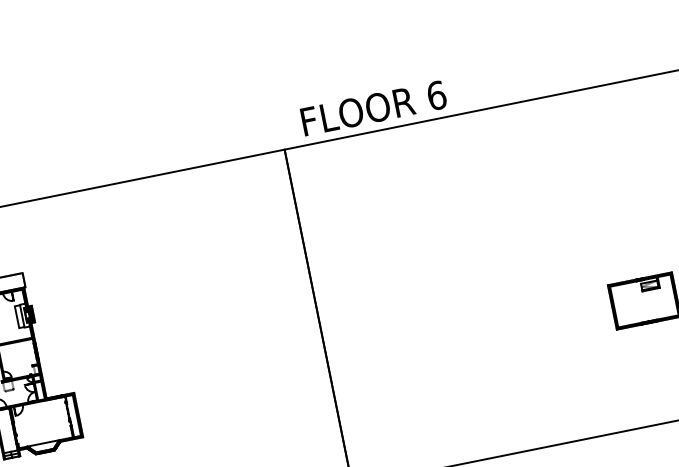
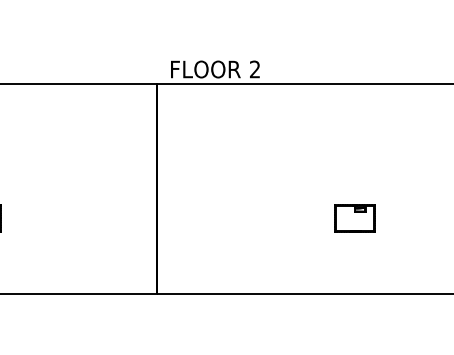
text: (435, 95) -> (254, 69), 6 -> 2

